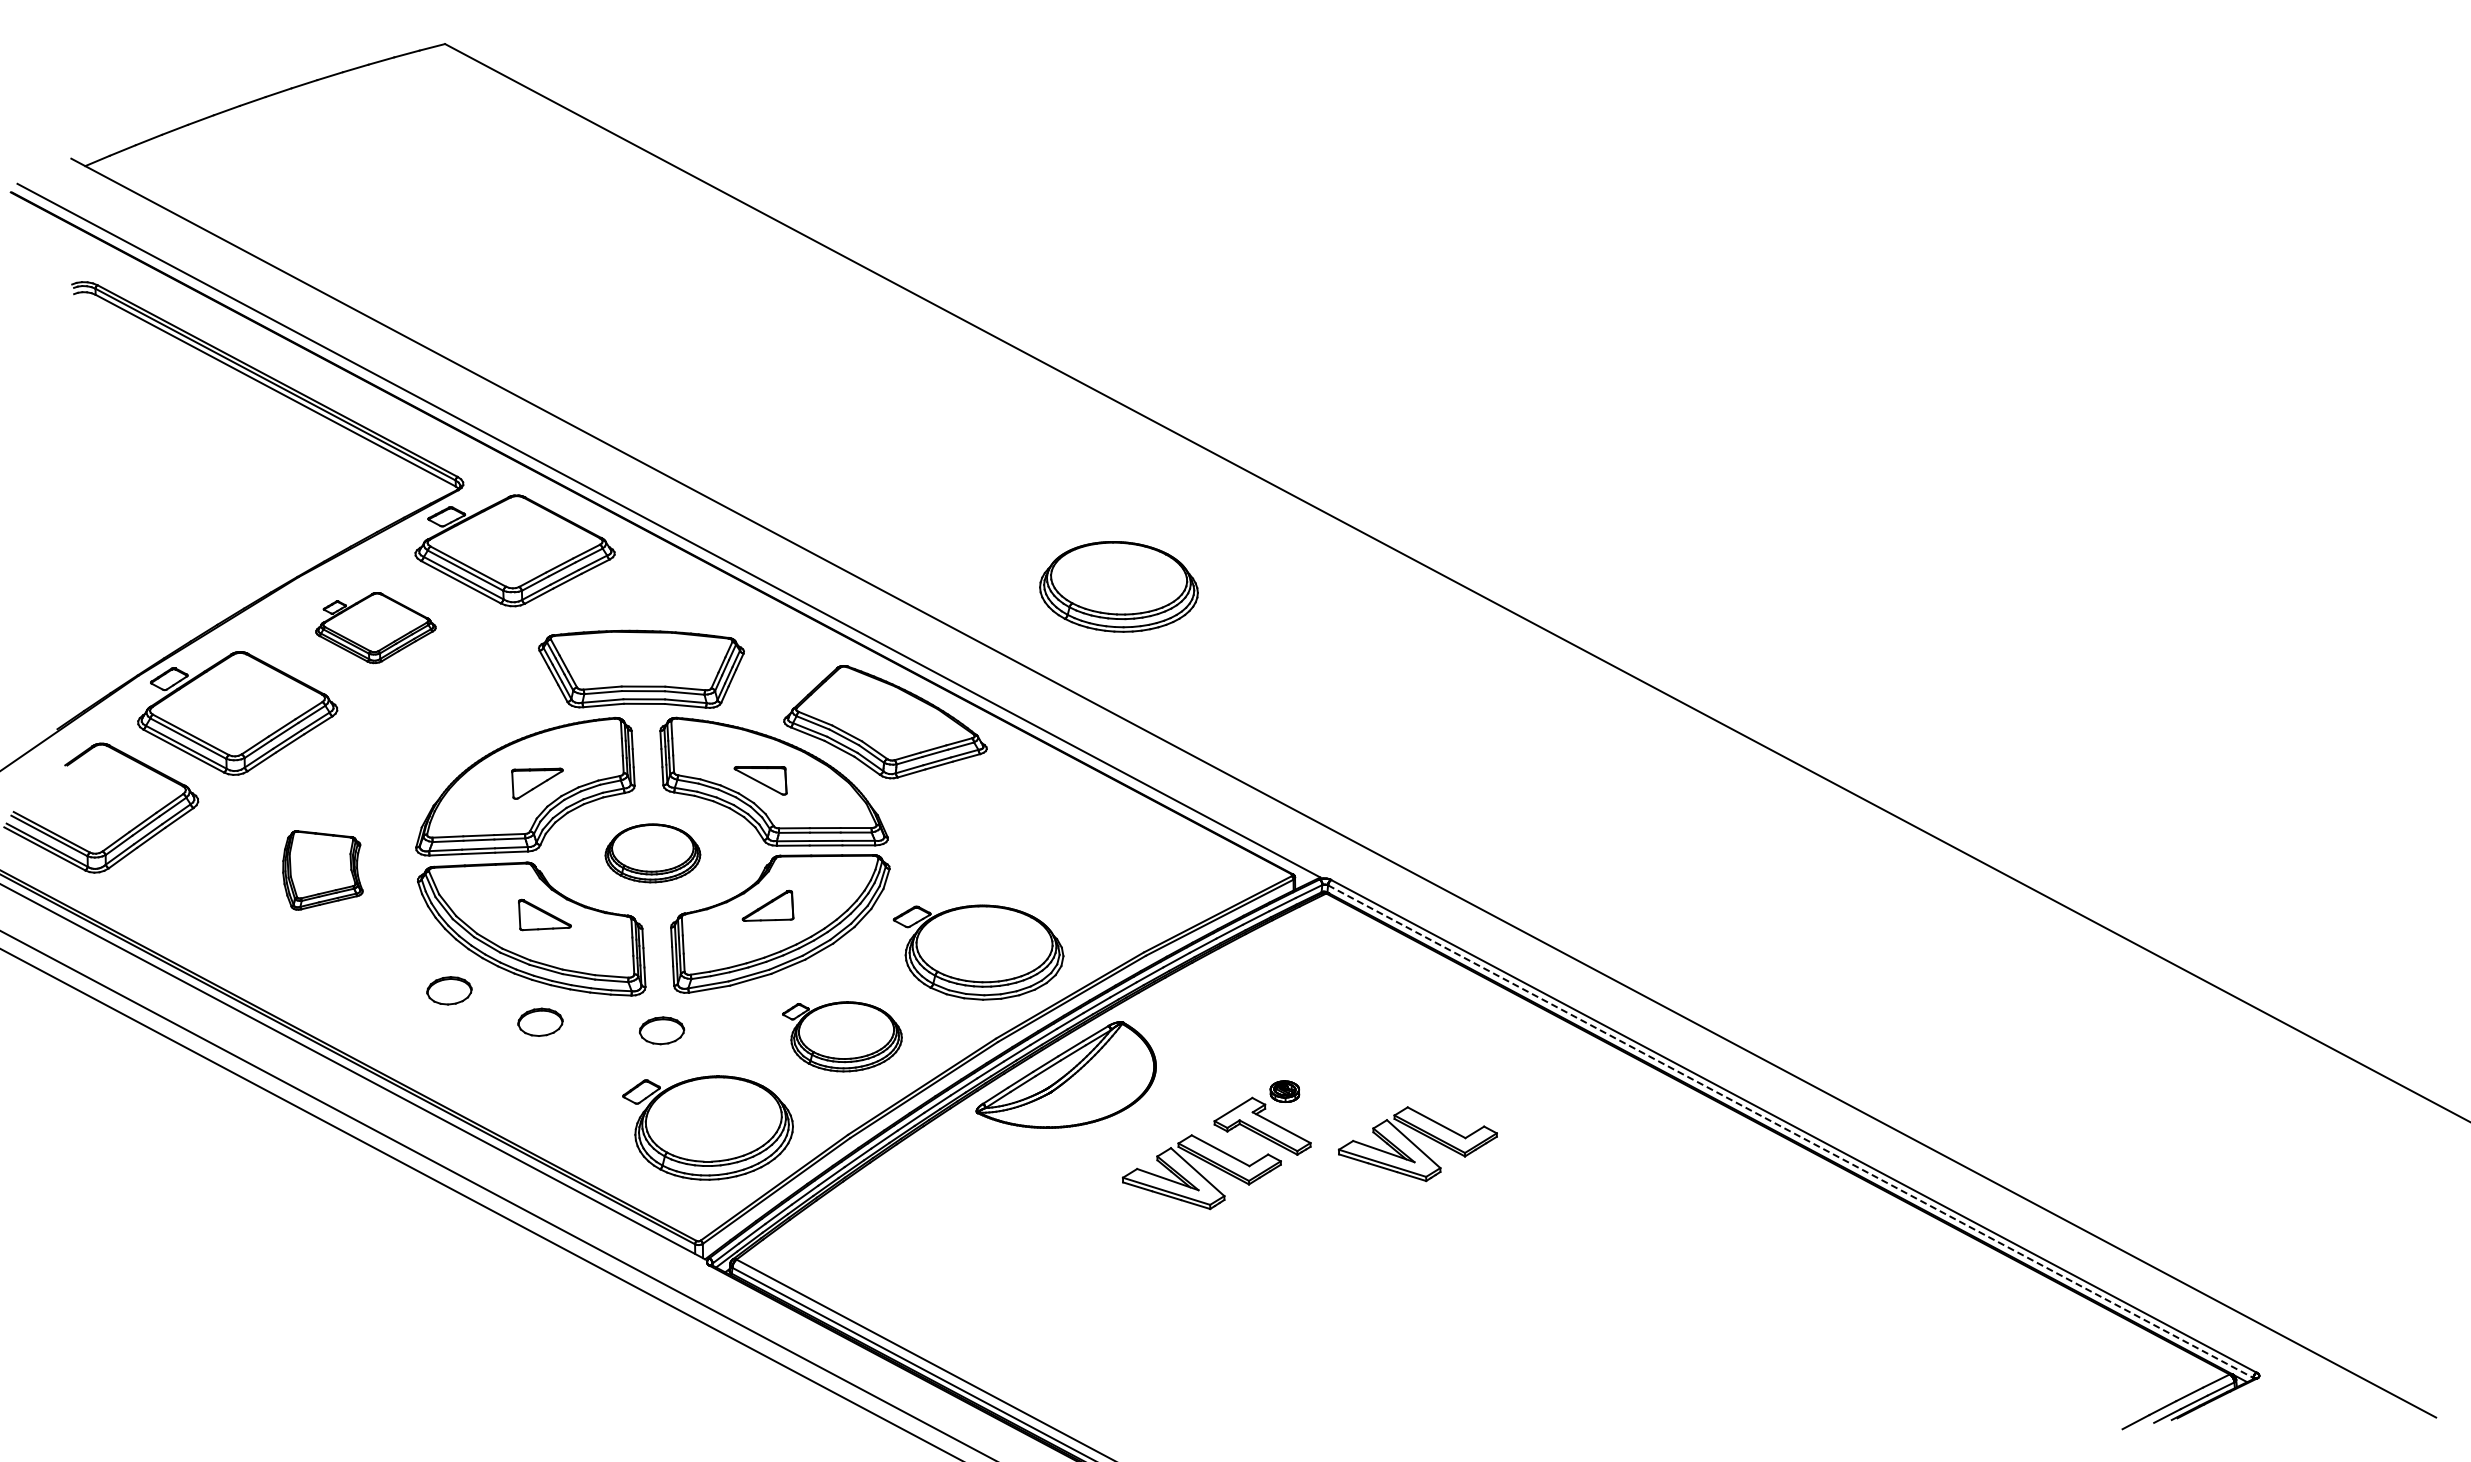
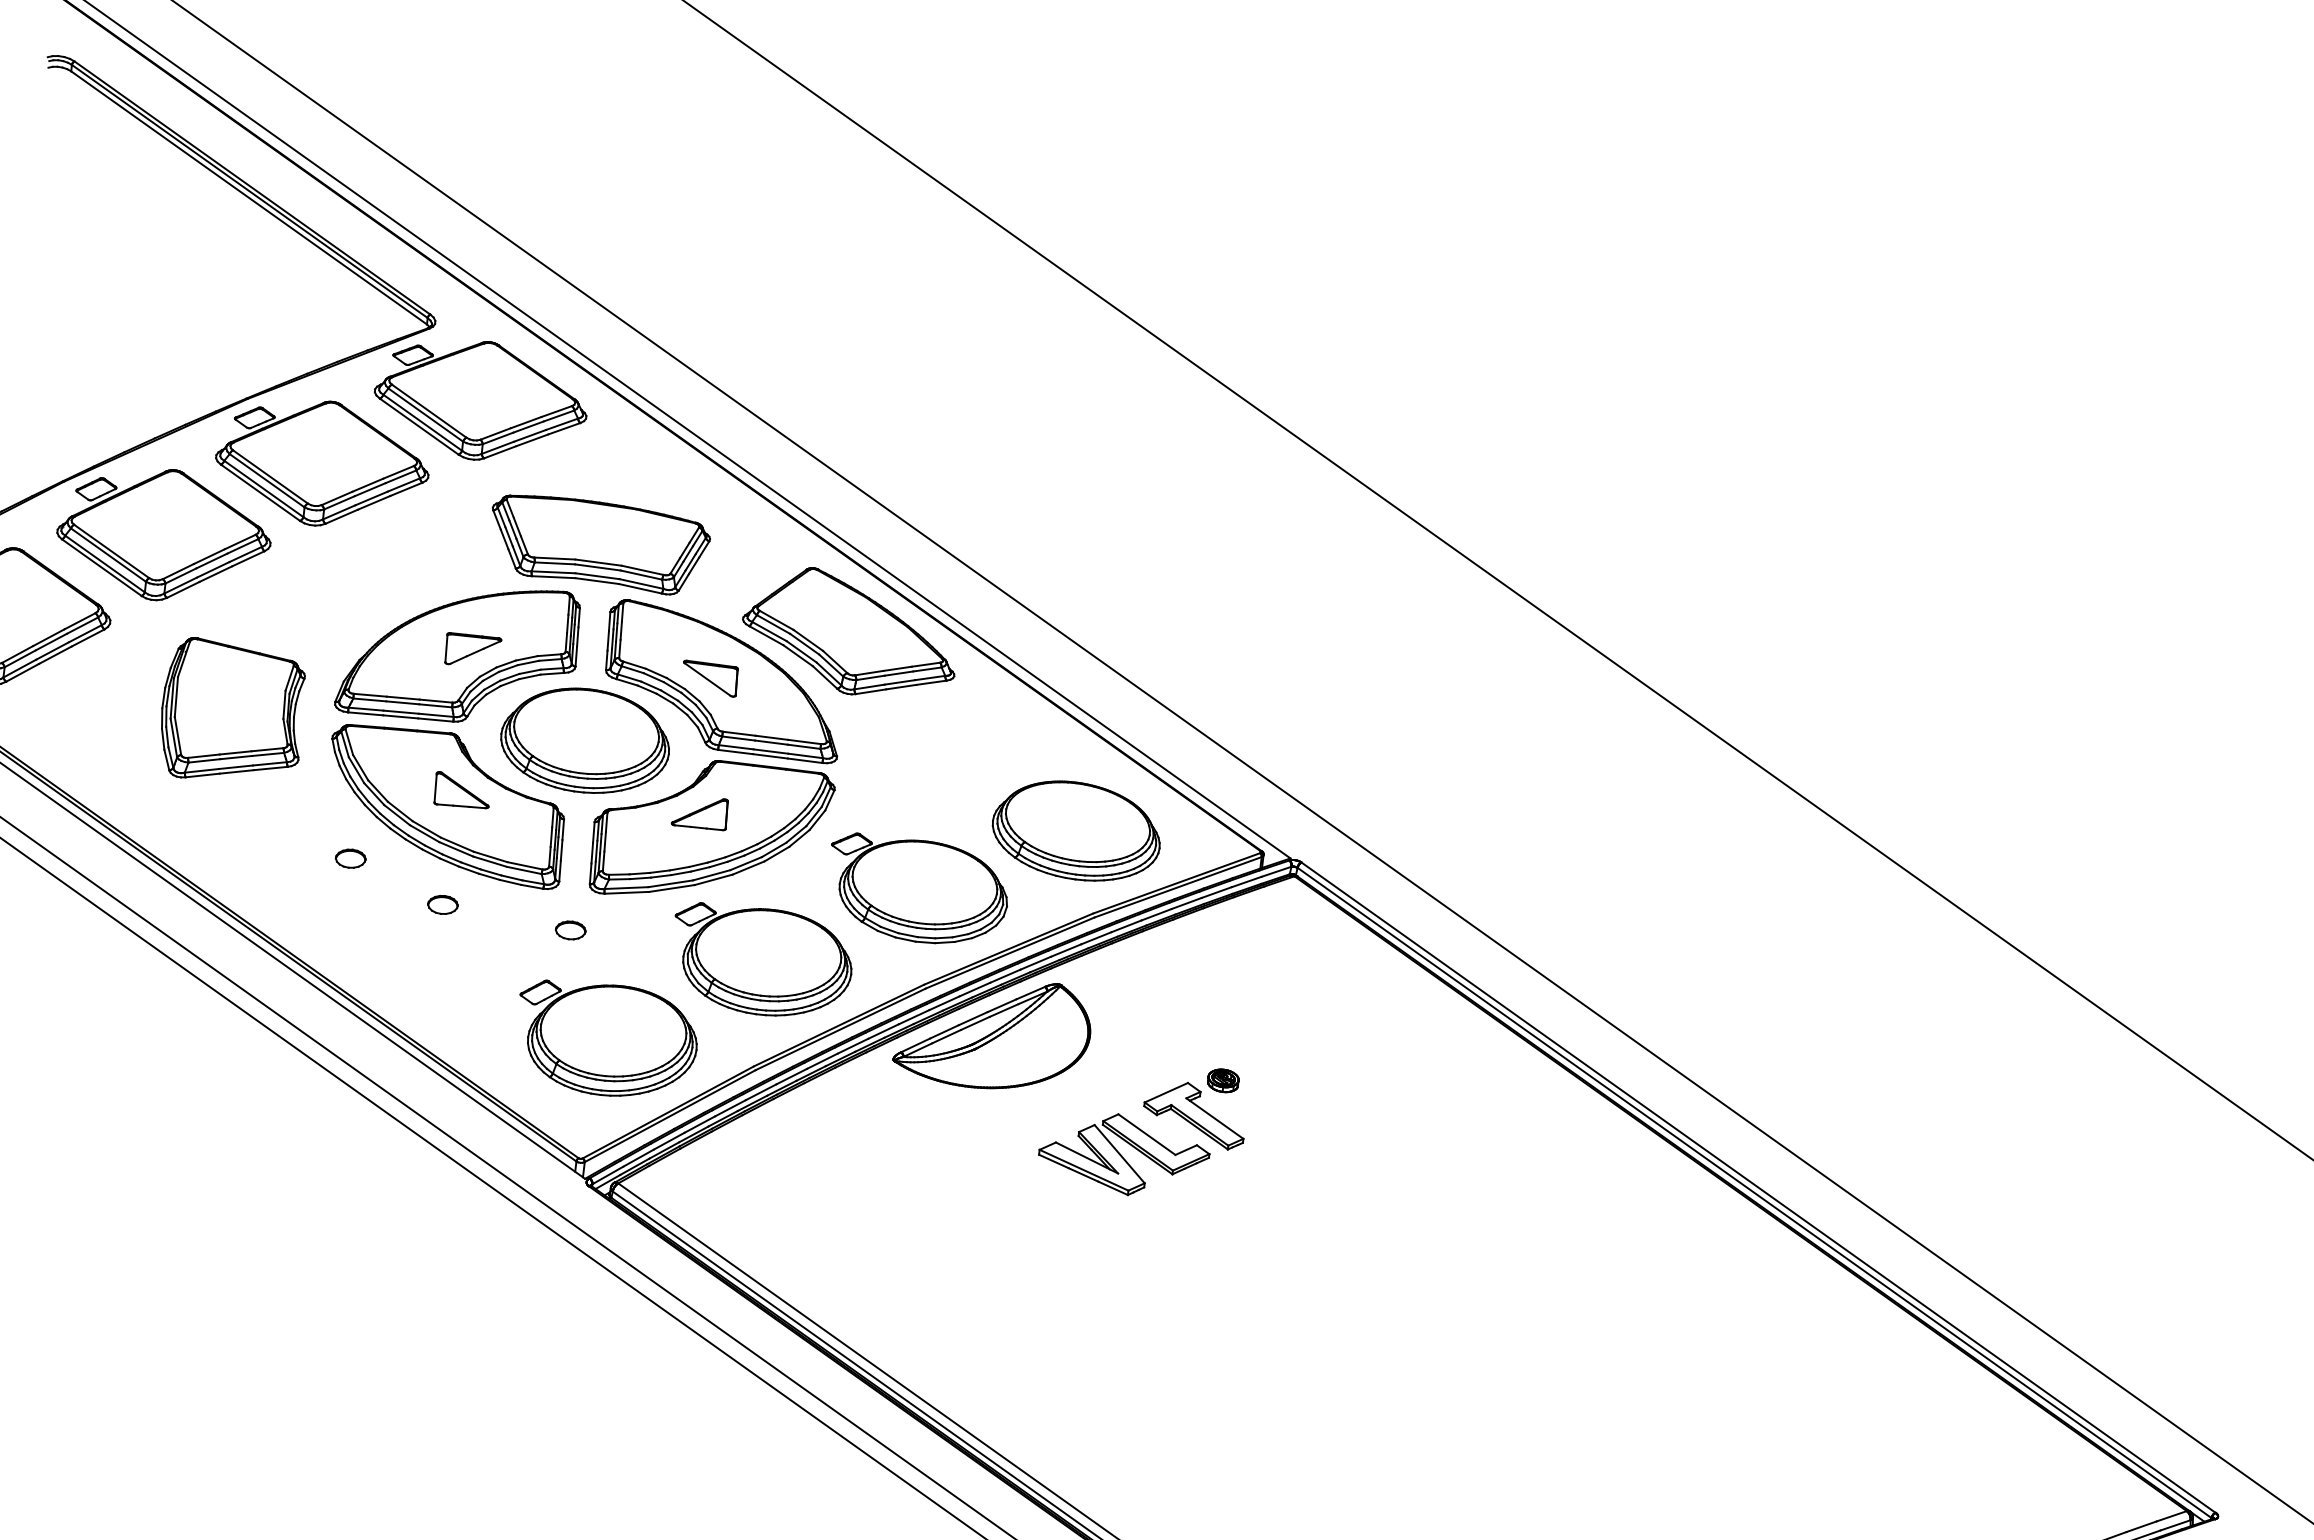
part: (1118, 586) -> (1076, 830), moved
part: (375, 627) -> (322, 462), size x1.67
part: (652, 853) -> (585, 740), size x1.67
part: (322, 870) -> (232, 713), size x1.67
part: (449, 990) -> (350, 858), size x0.62
part: (540, 1022) -> (442, 904), size x0.62
part: (661, 1030) -> (570, 929), size x0.62
part: (842, 1036) -> (761, 961), size x1.43
line: (1791, 1131) -> (1755, 1192), dashed -> solid
part: (1417, 1144) -> (1356, 1155), removed

